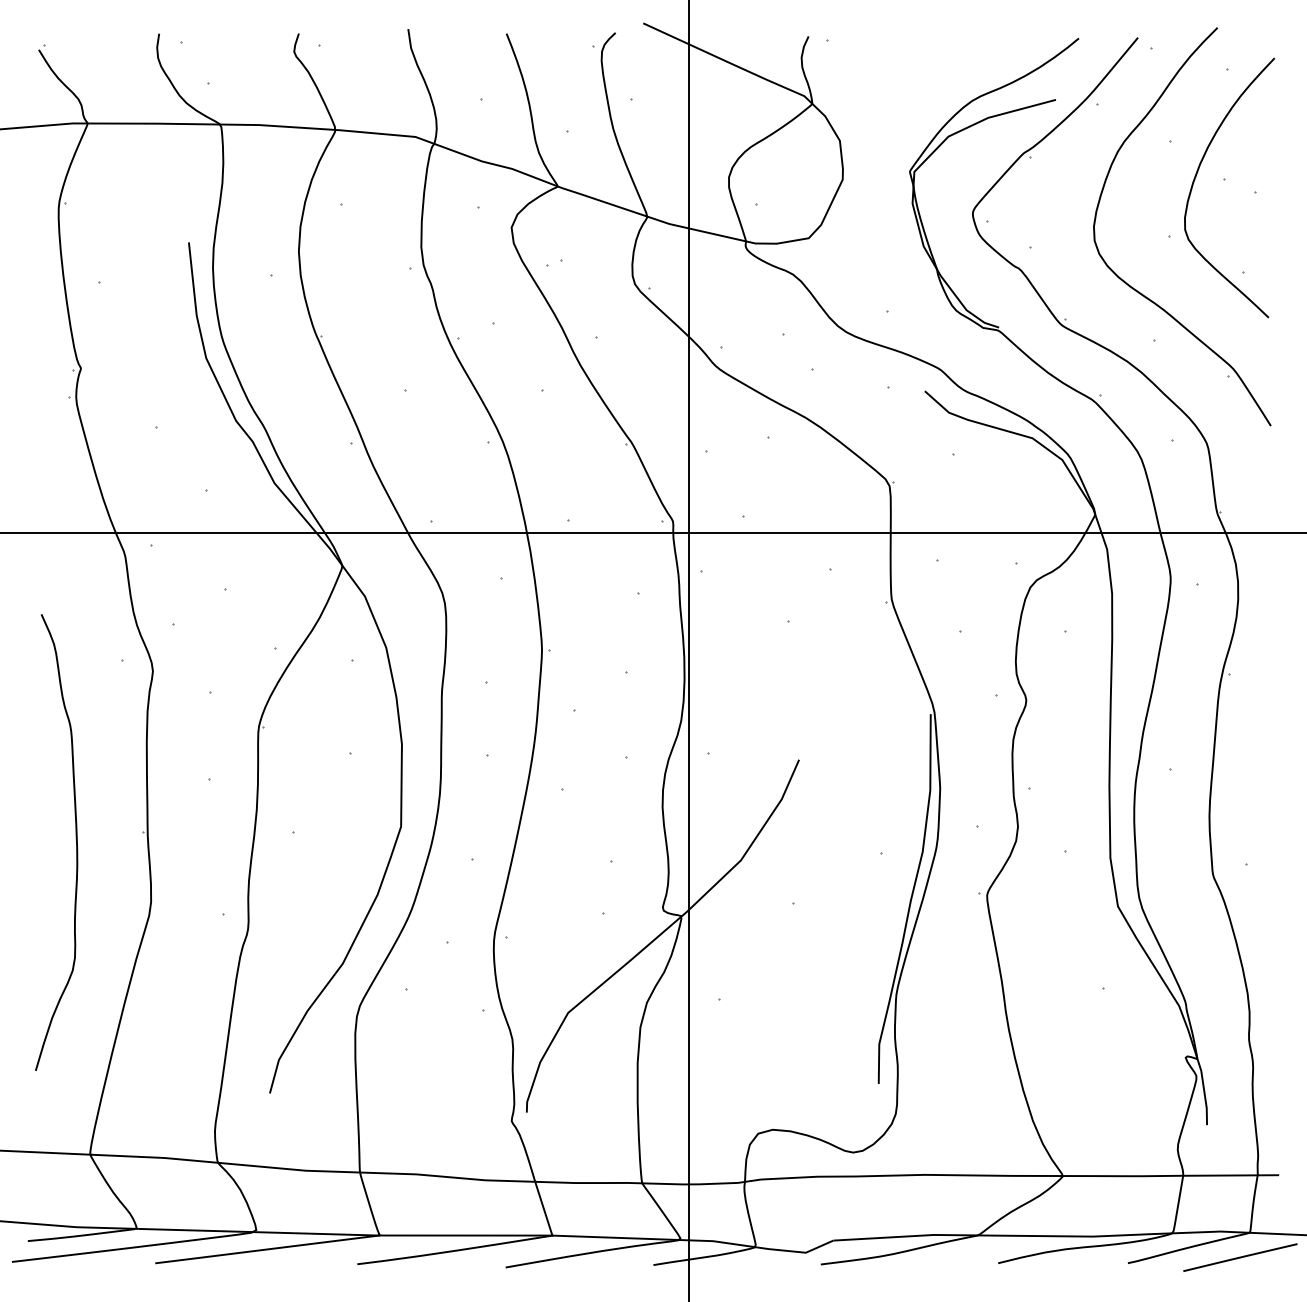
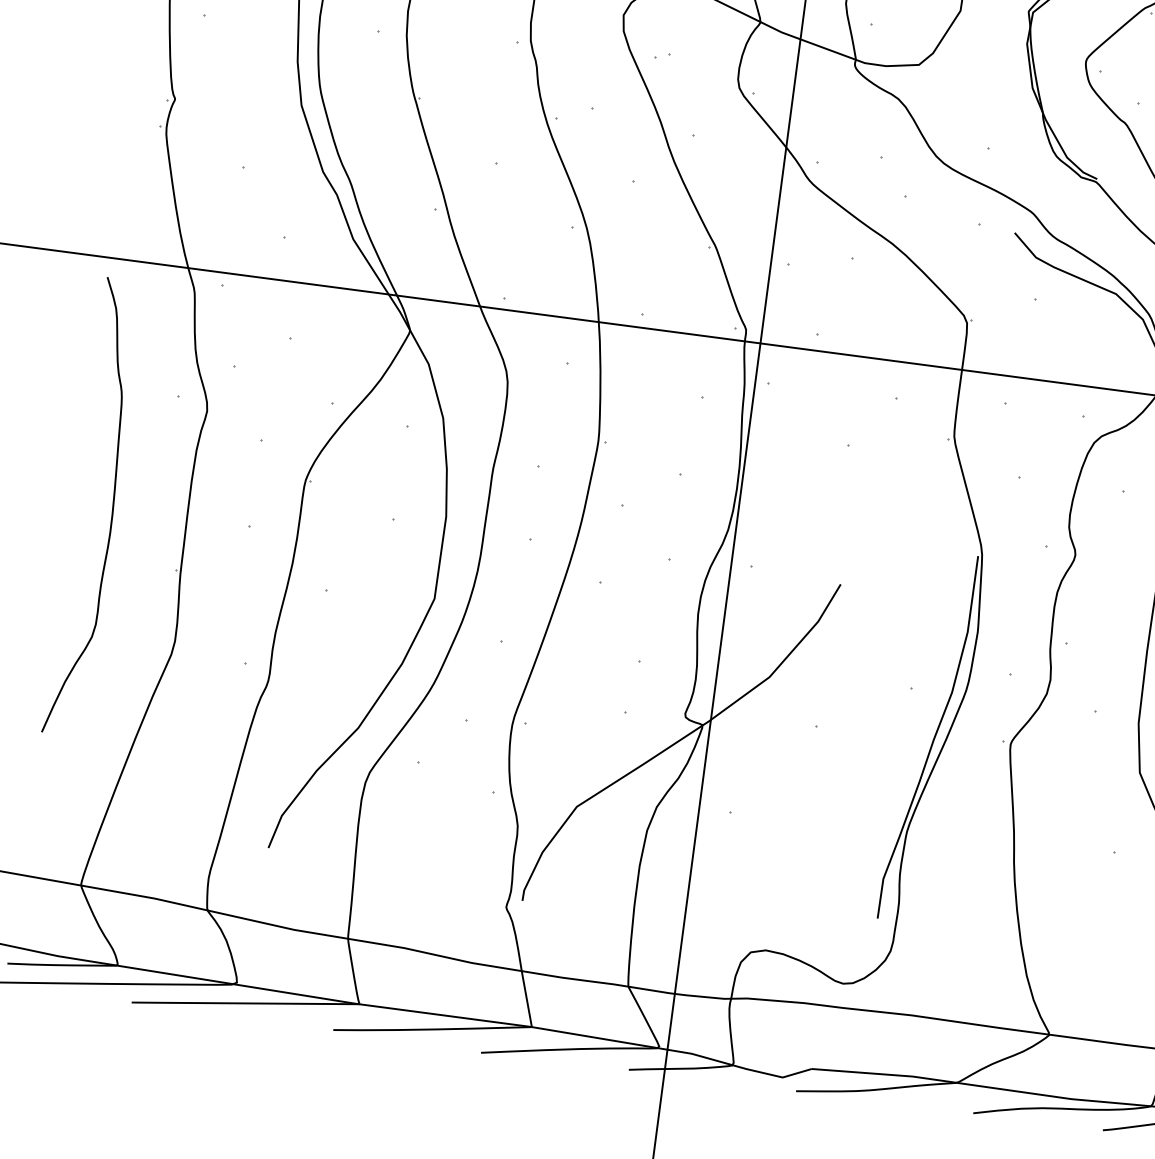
curve: (75, 838) -> (112, 505), moved

